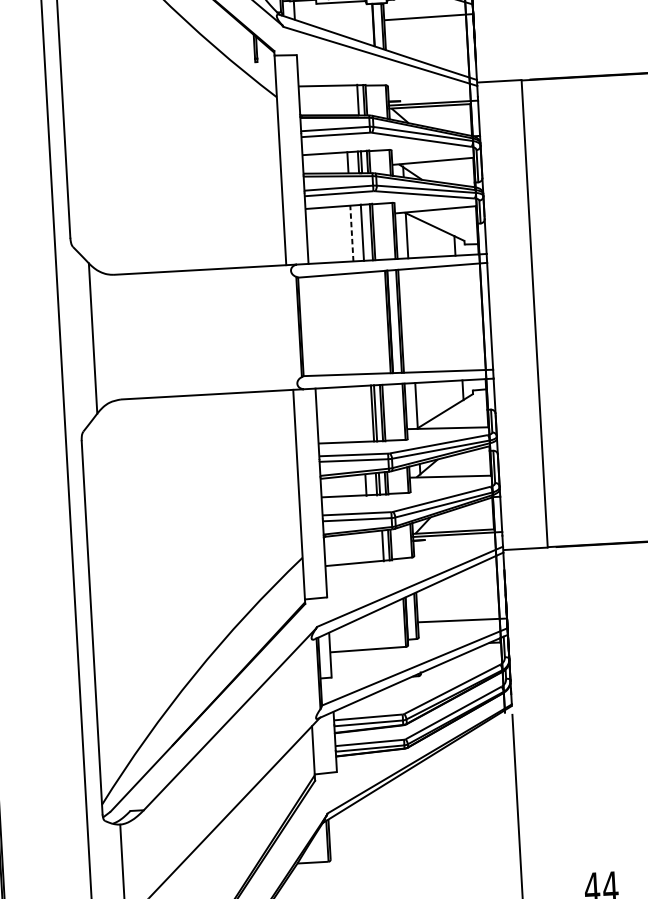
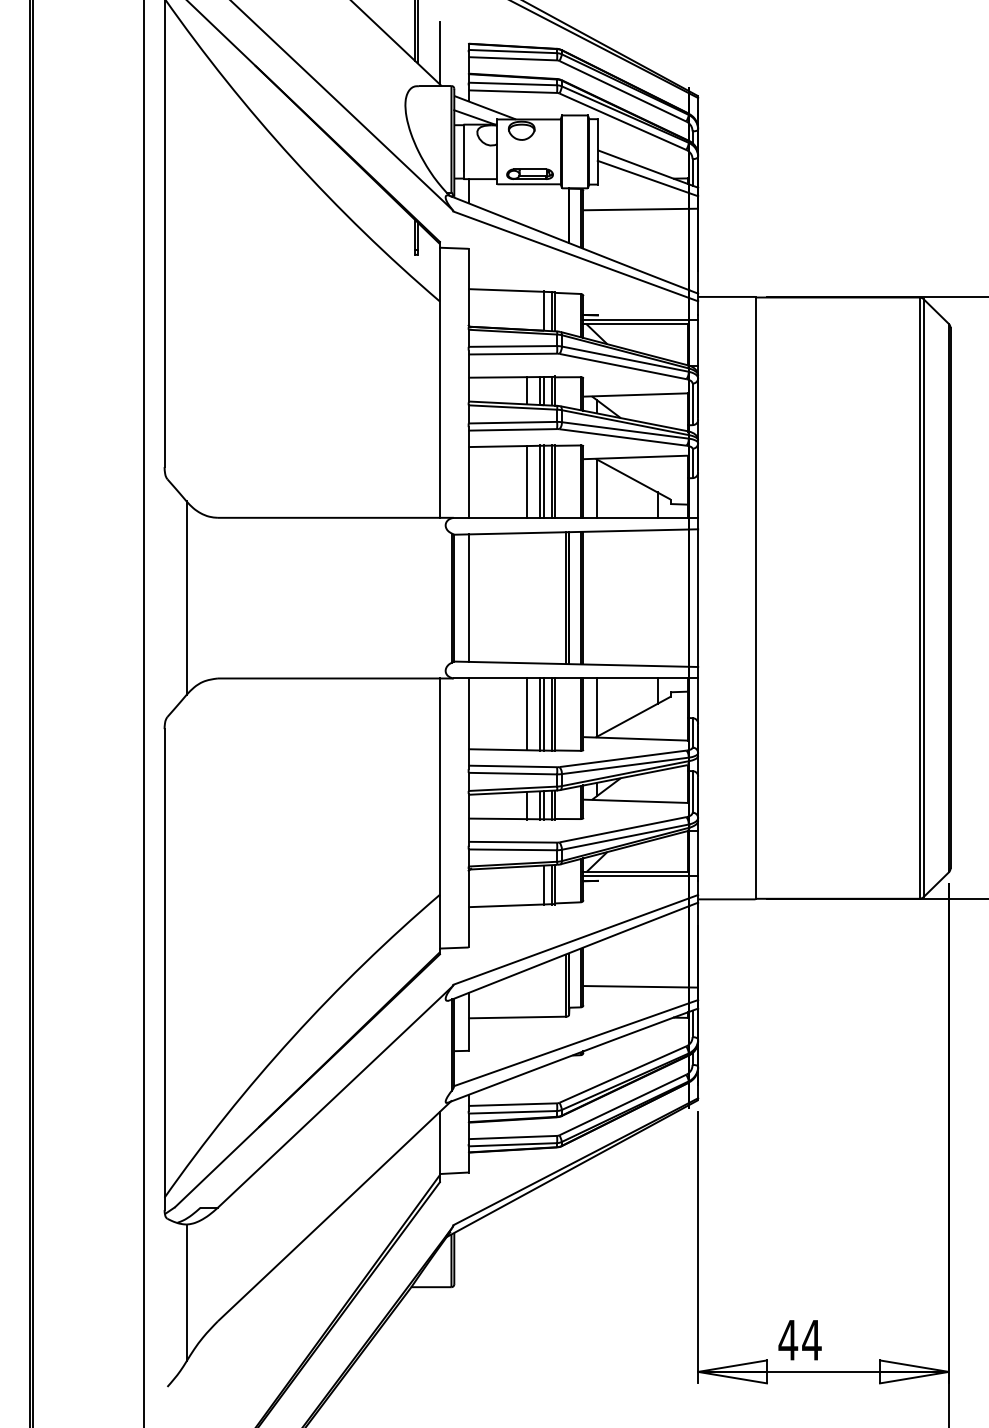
line: (365, 232) -> (544, 481), added
line: (351, 233) -> (526, 481), dashed -> solid
line: (311, 325) -> (468, 597), added
line: (361, 414) -> (526, 714), added

